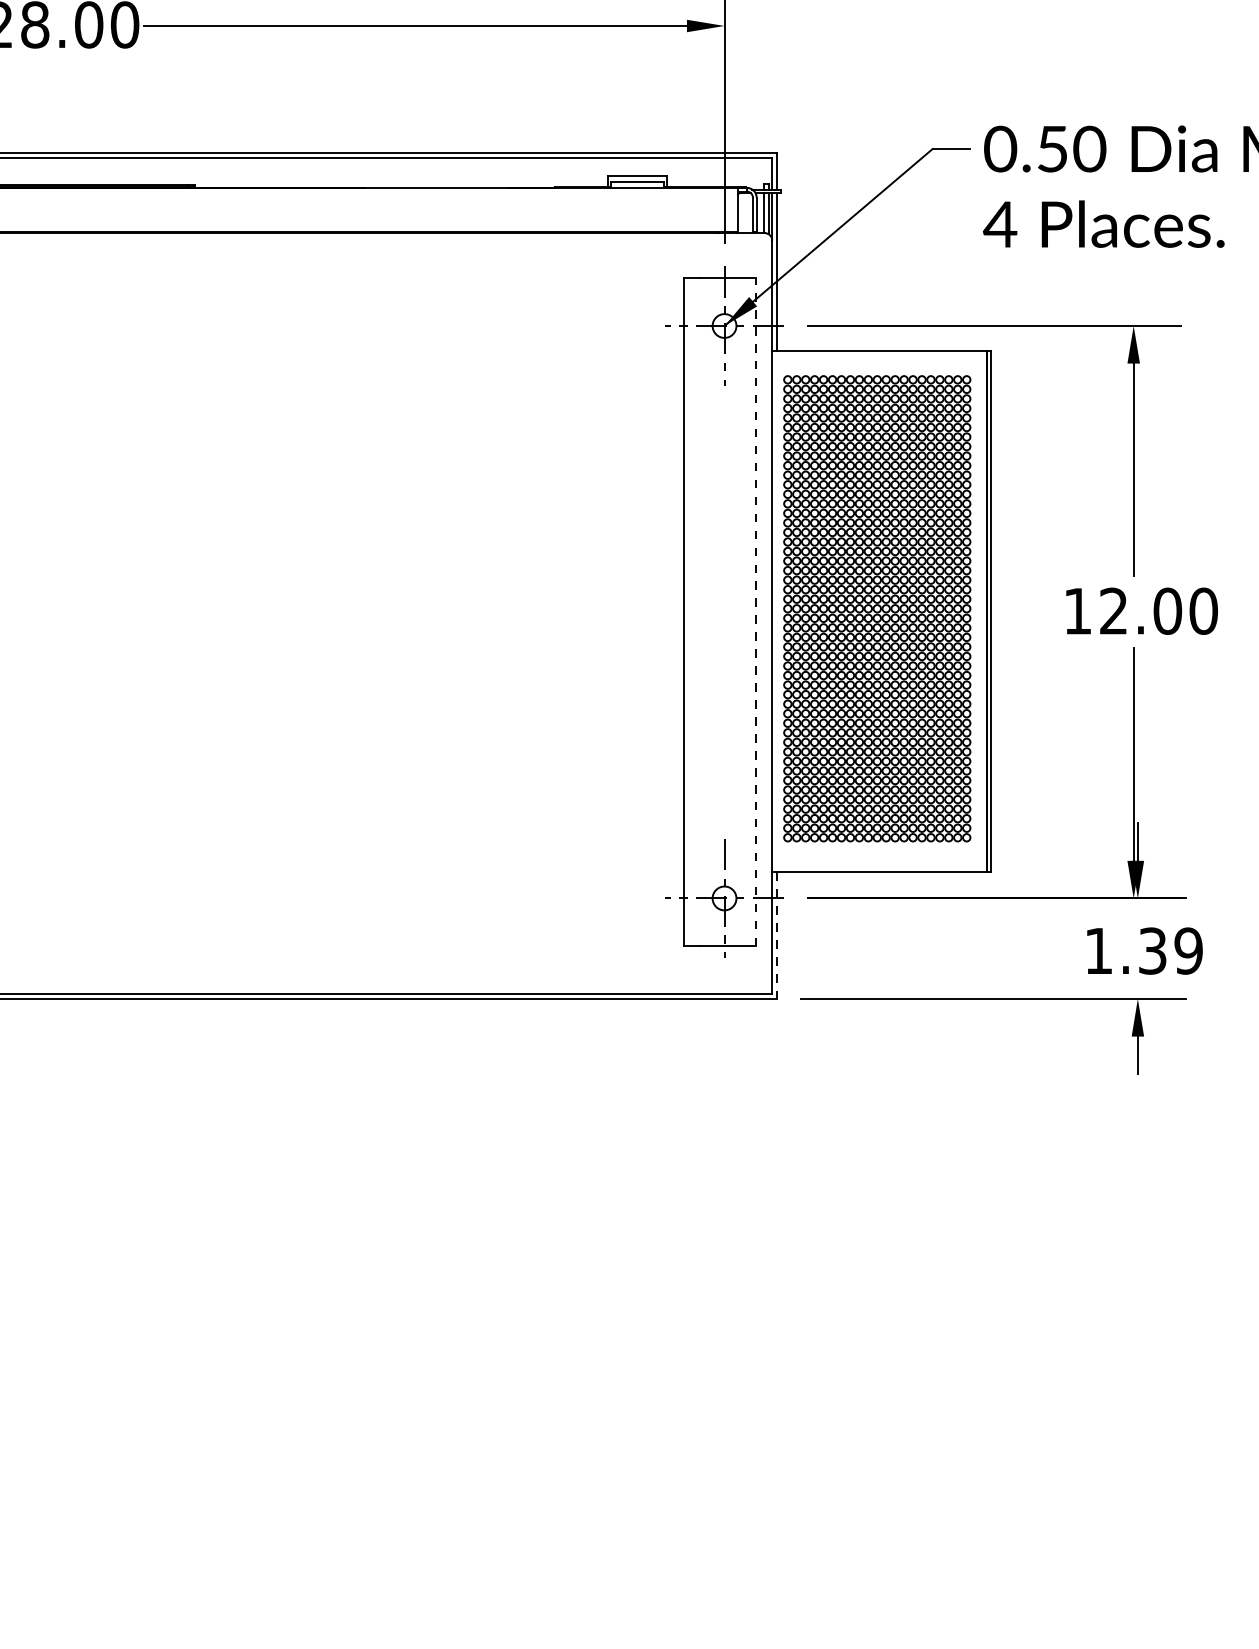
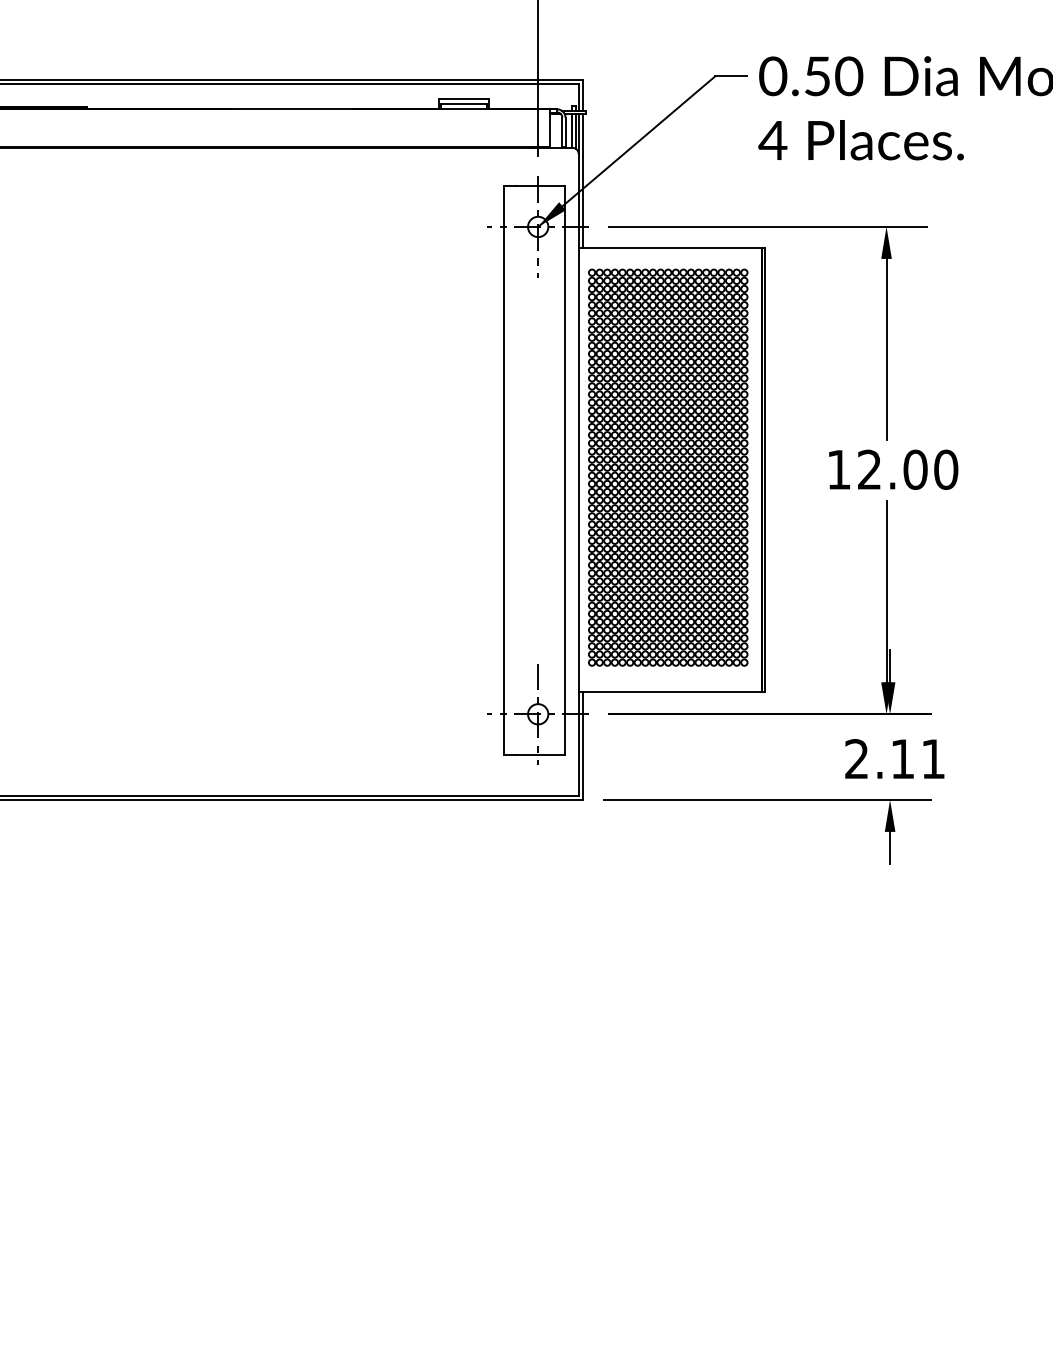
line: (755, 612) -> (564, 470), dashed -> solid
line: (777, 936) -> (583, 746), dashed -> solid
text: (1143, 950) -> (894, 758), 1.39 -> 2.11

